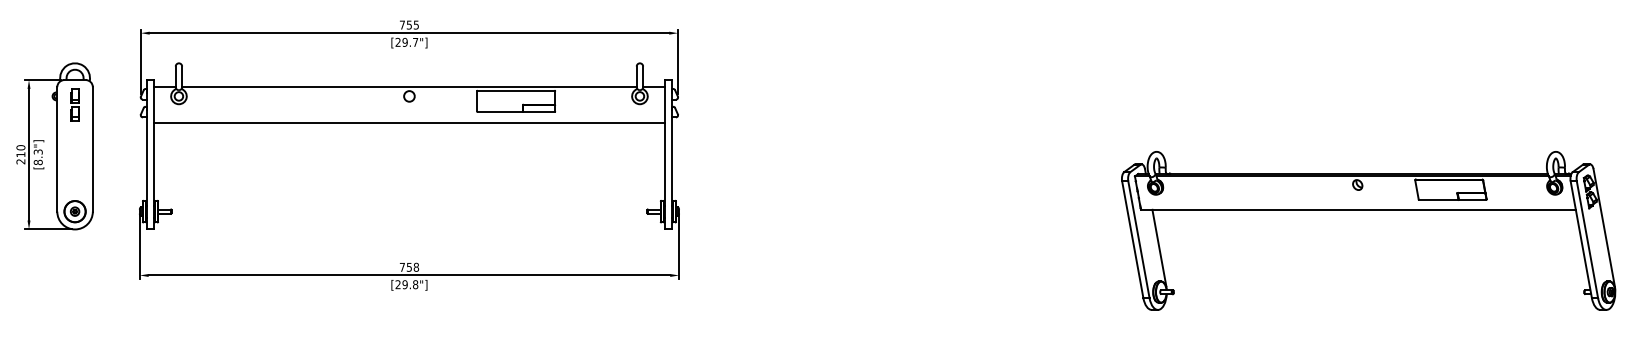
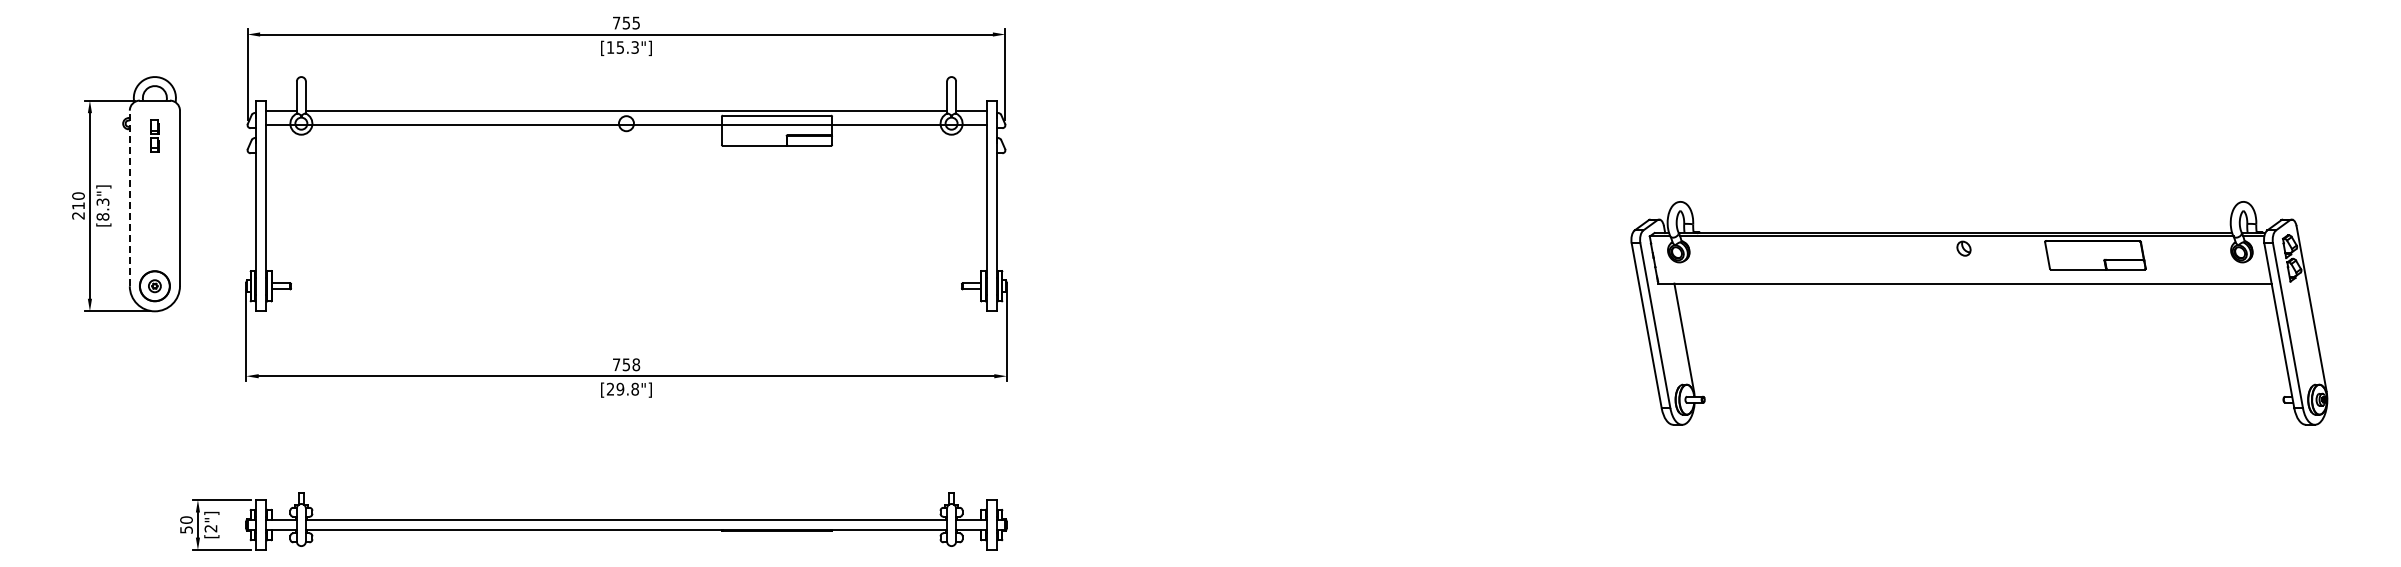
text: (406, 42) -> (622, 47), [29.7"] -> [15.3"]
part: (74, 104) -> (154, 135), size x0.7
line: (409, 122) -> (626, 124), moved
line: (57, 149) -> (129, 198), solid -> dashed

